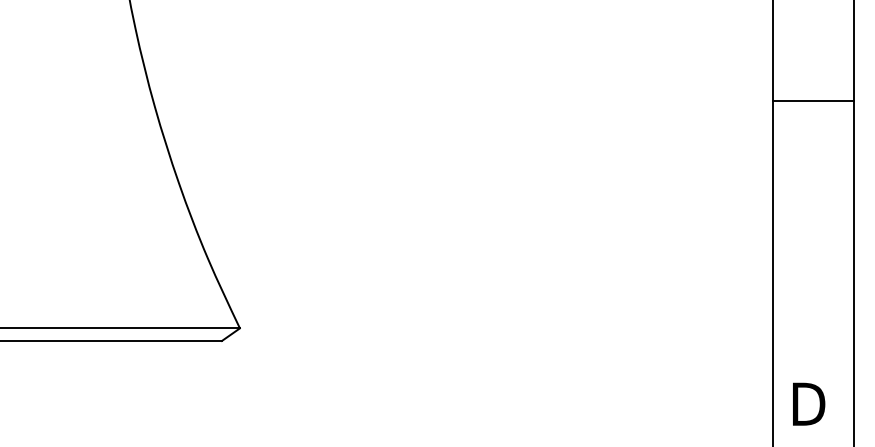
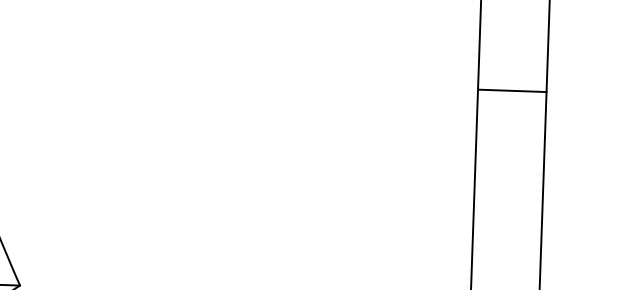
line: (812, 101) -> (511, 91), moved

